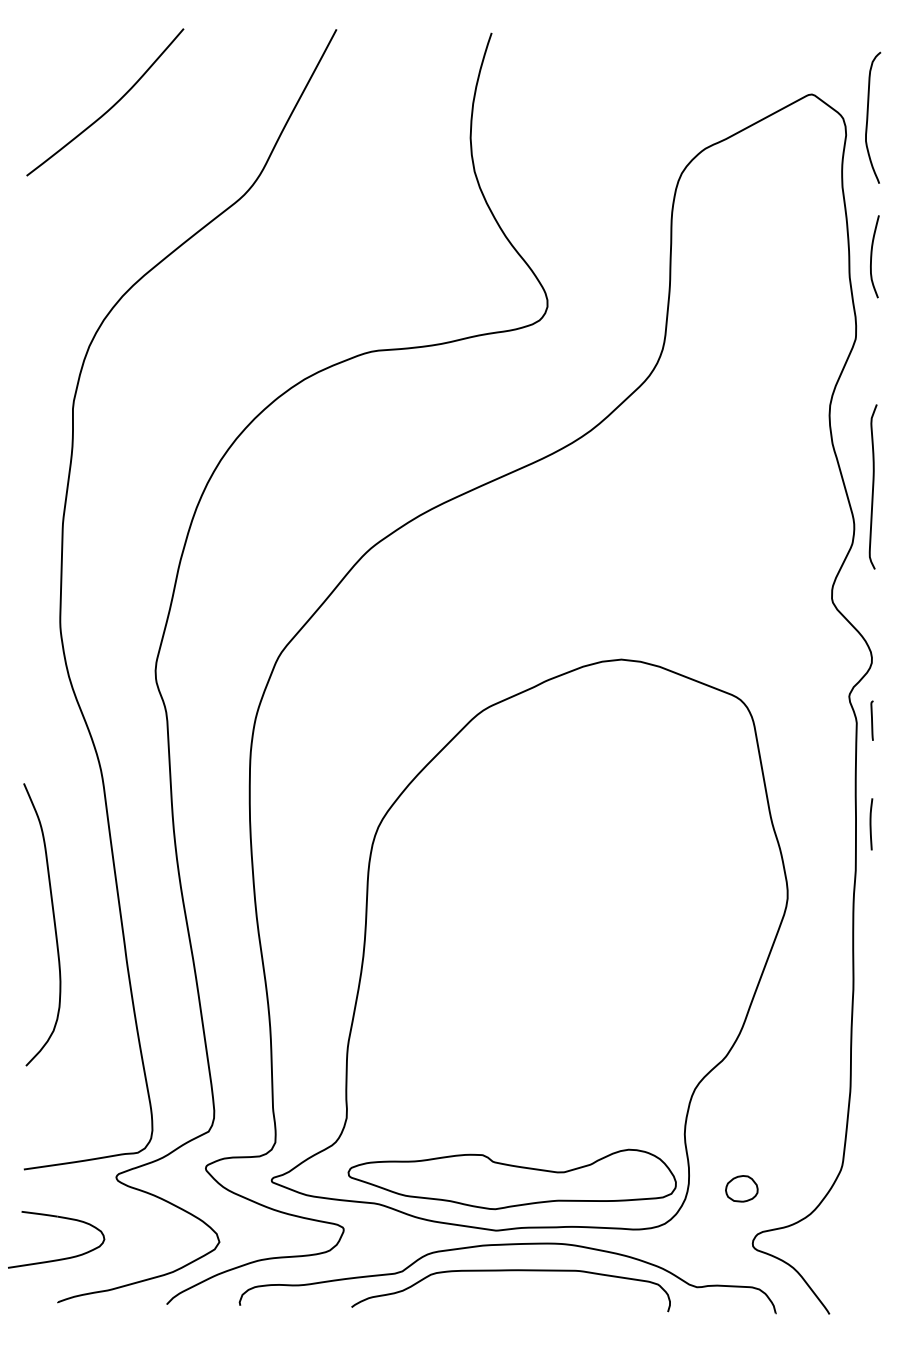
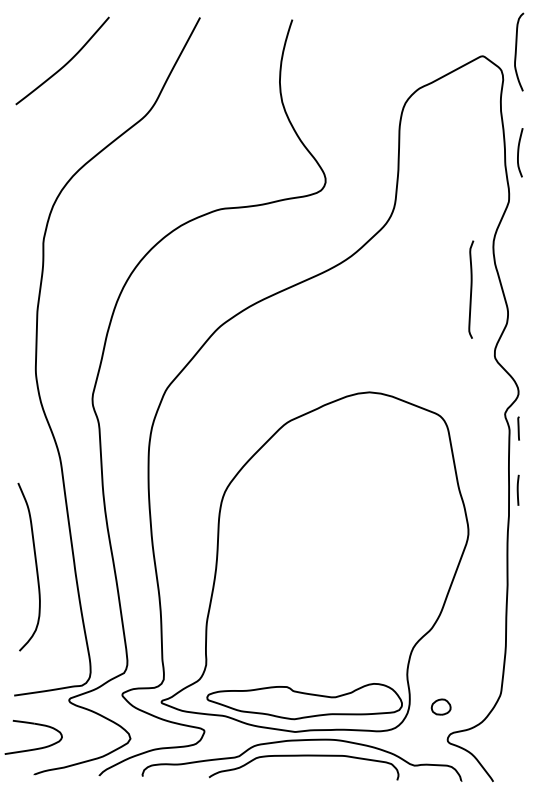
curve: (868, 116) -> (516, 51), moved
curve: (873, 486) -> (471, 289), moved
curve: (52, 923) -> (35, 566), moved

